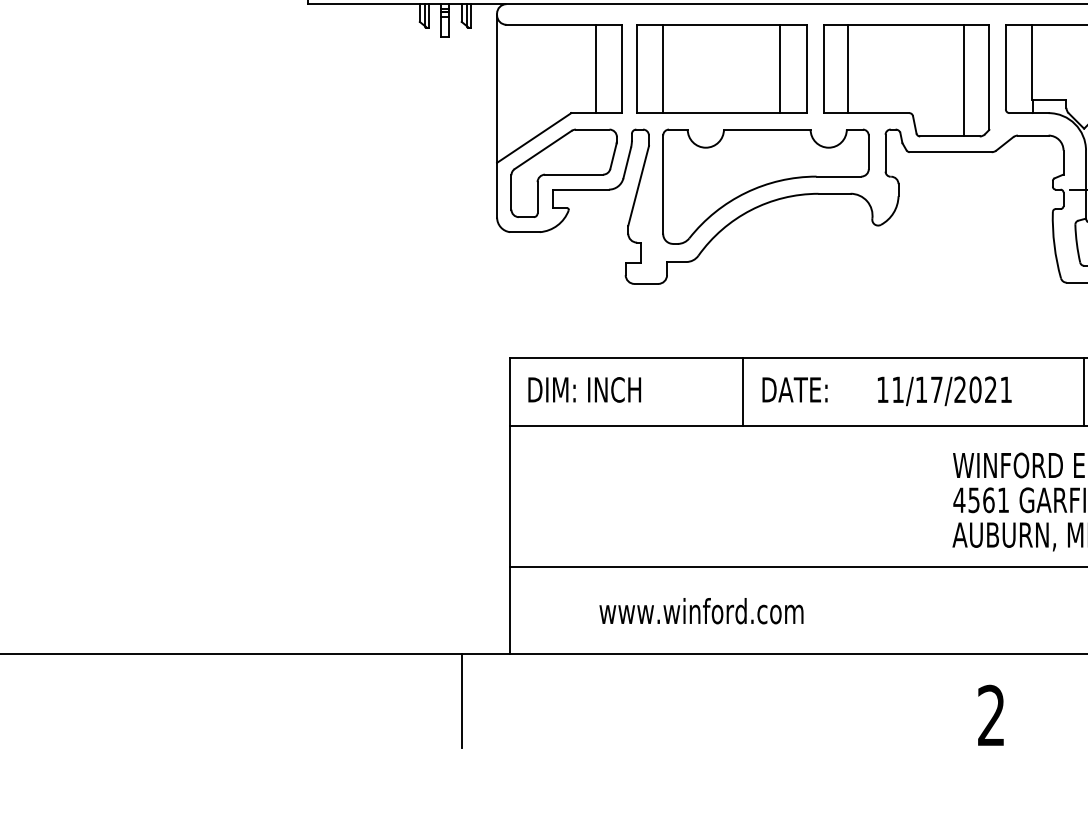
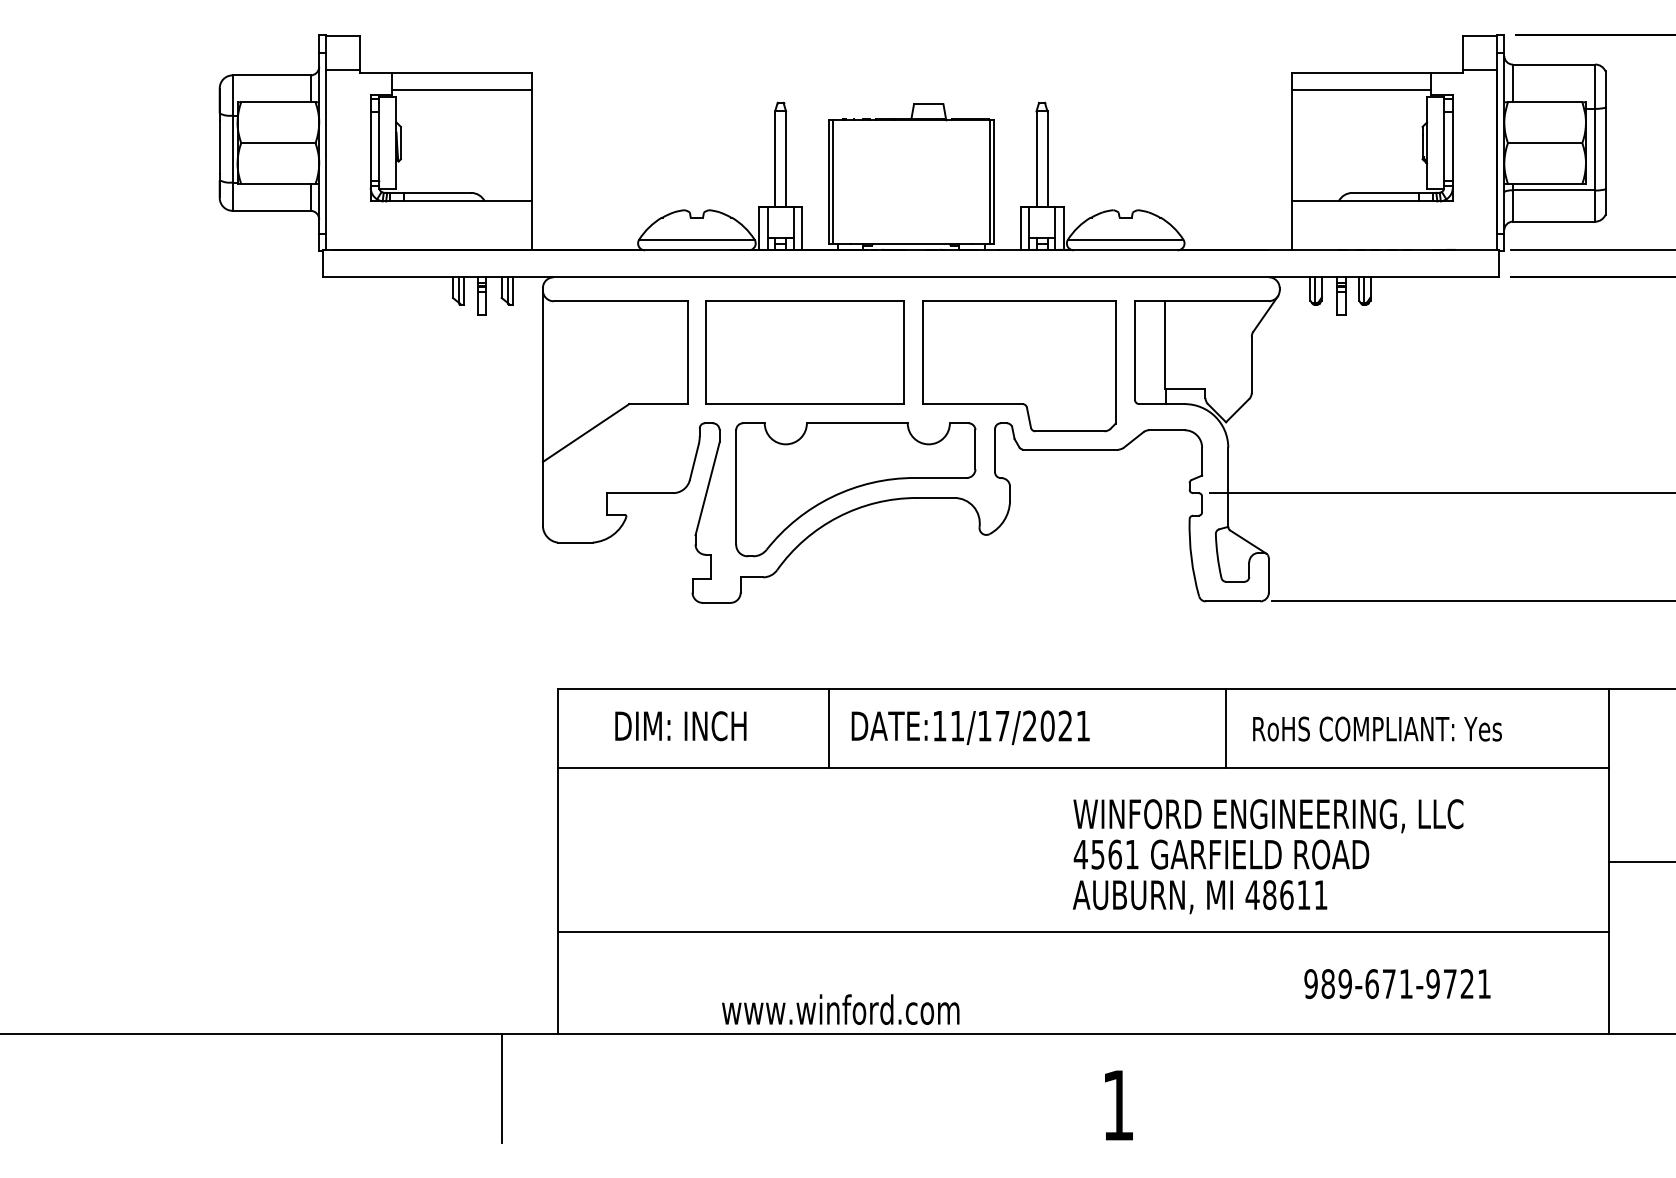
line: (595, 68) -> (657, 352), removed
line: (663, 68) -> (736, 352), removed
line: (779, 68) -> (871, 352), removed
line: (847, 68) -> (950, 352), removed
line: (964, 80) -> (1086, 366), removed
part: (563, 172) -> (620, 473), removed
text: (584, 390) -> (680, 726), moved
text: (944, 391) -> (1011, 727), moved
text: (701, 611) -> (840, 1009), moved
text: (990, 714) -> (1117, 1104), 2 -> 1

